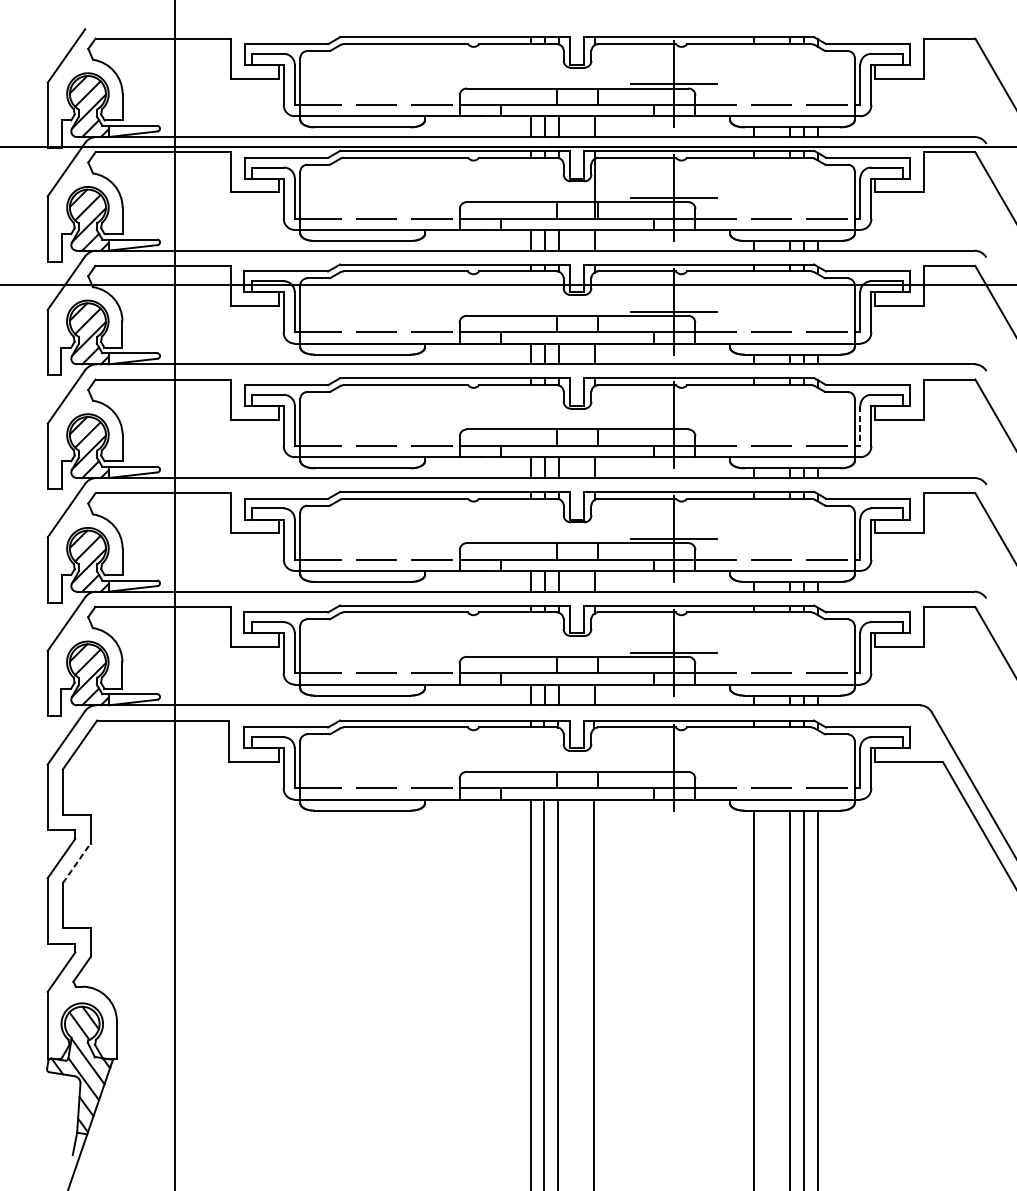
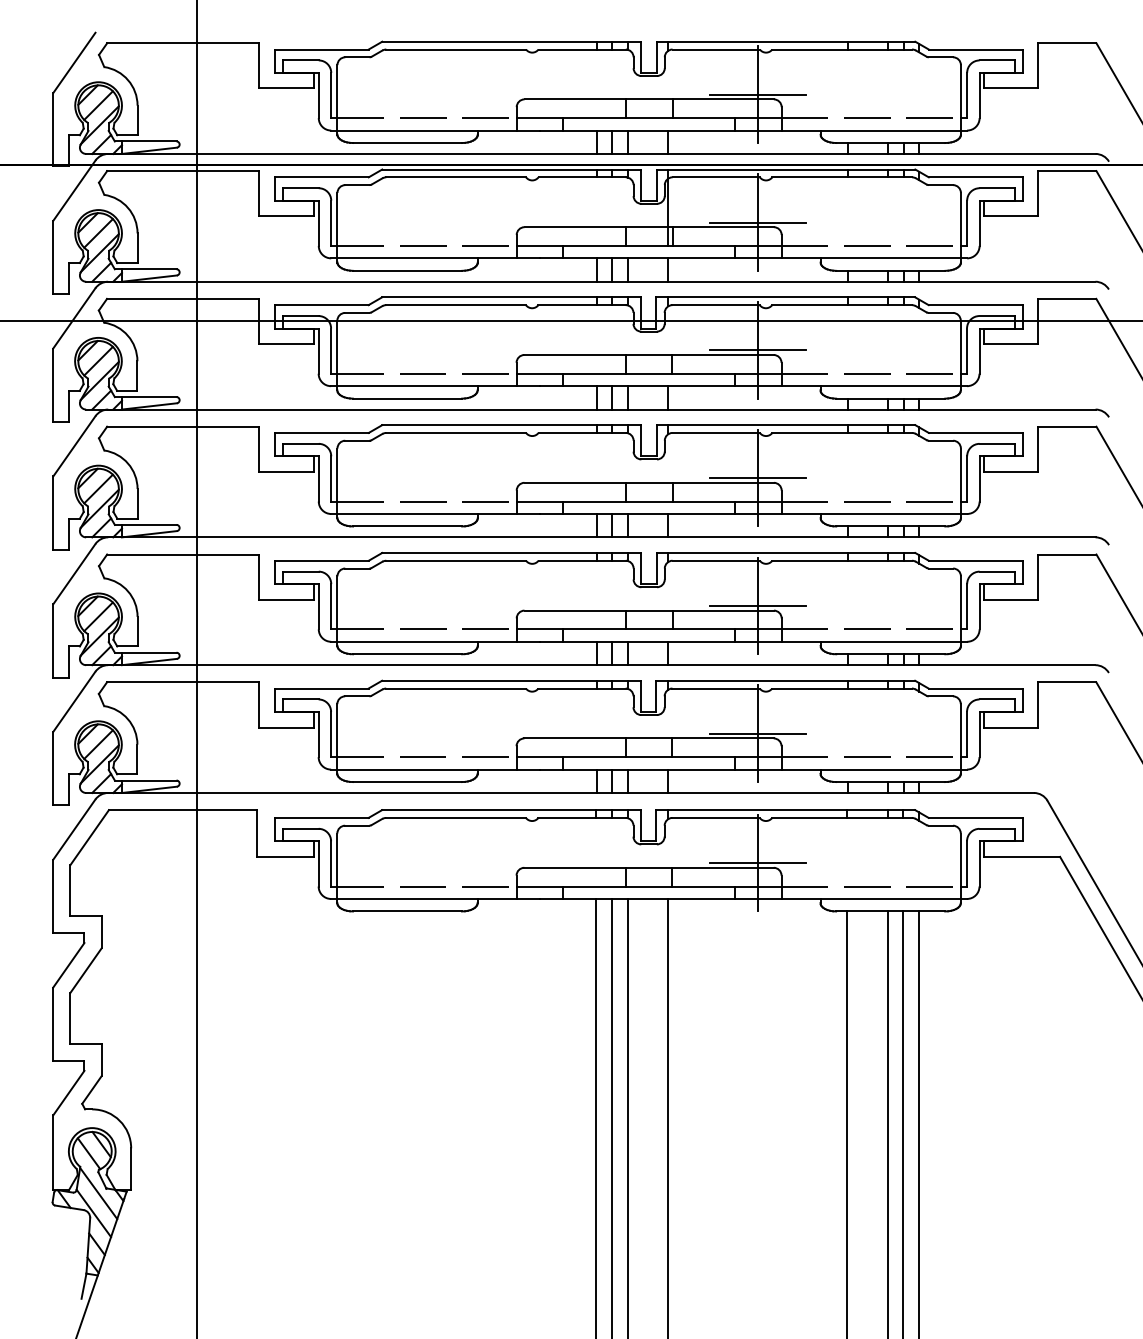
line: (673, 425) -> (757, 478), added
line: (860, 425) -> (967, 478), dashed -> solid
line: (673, 768) -> (757, 863), added
line: (77, 863) -> (86, 970), dashed -> solid

